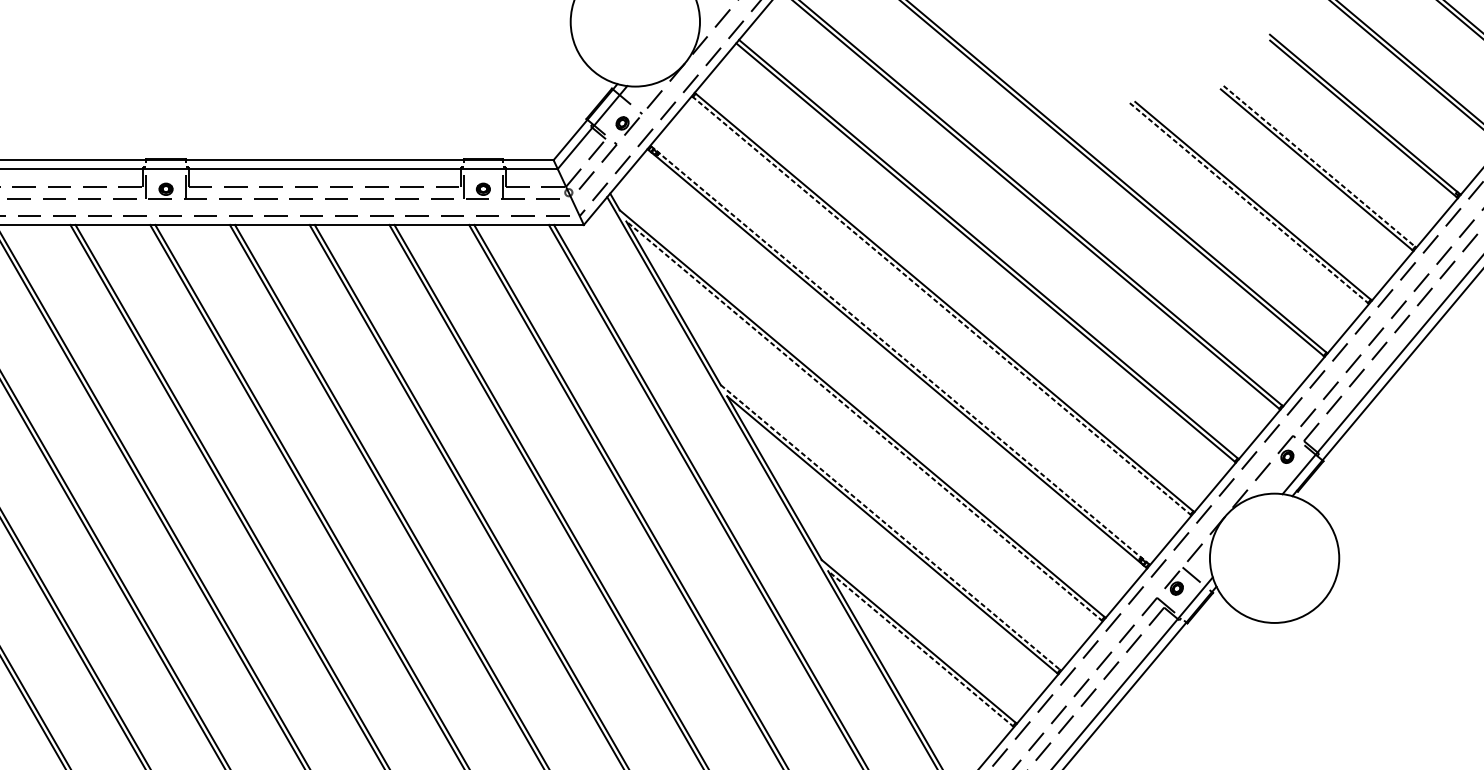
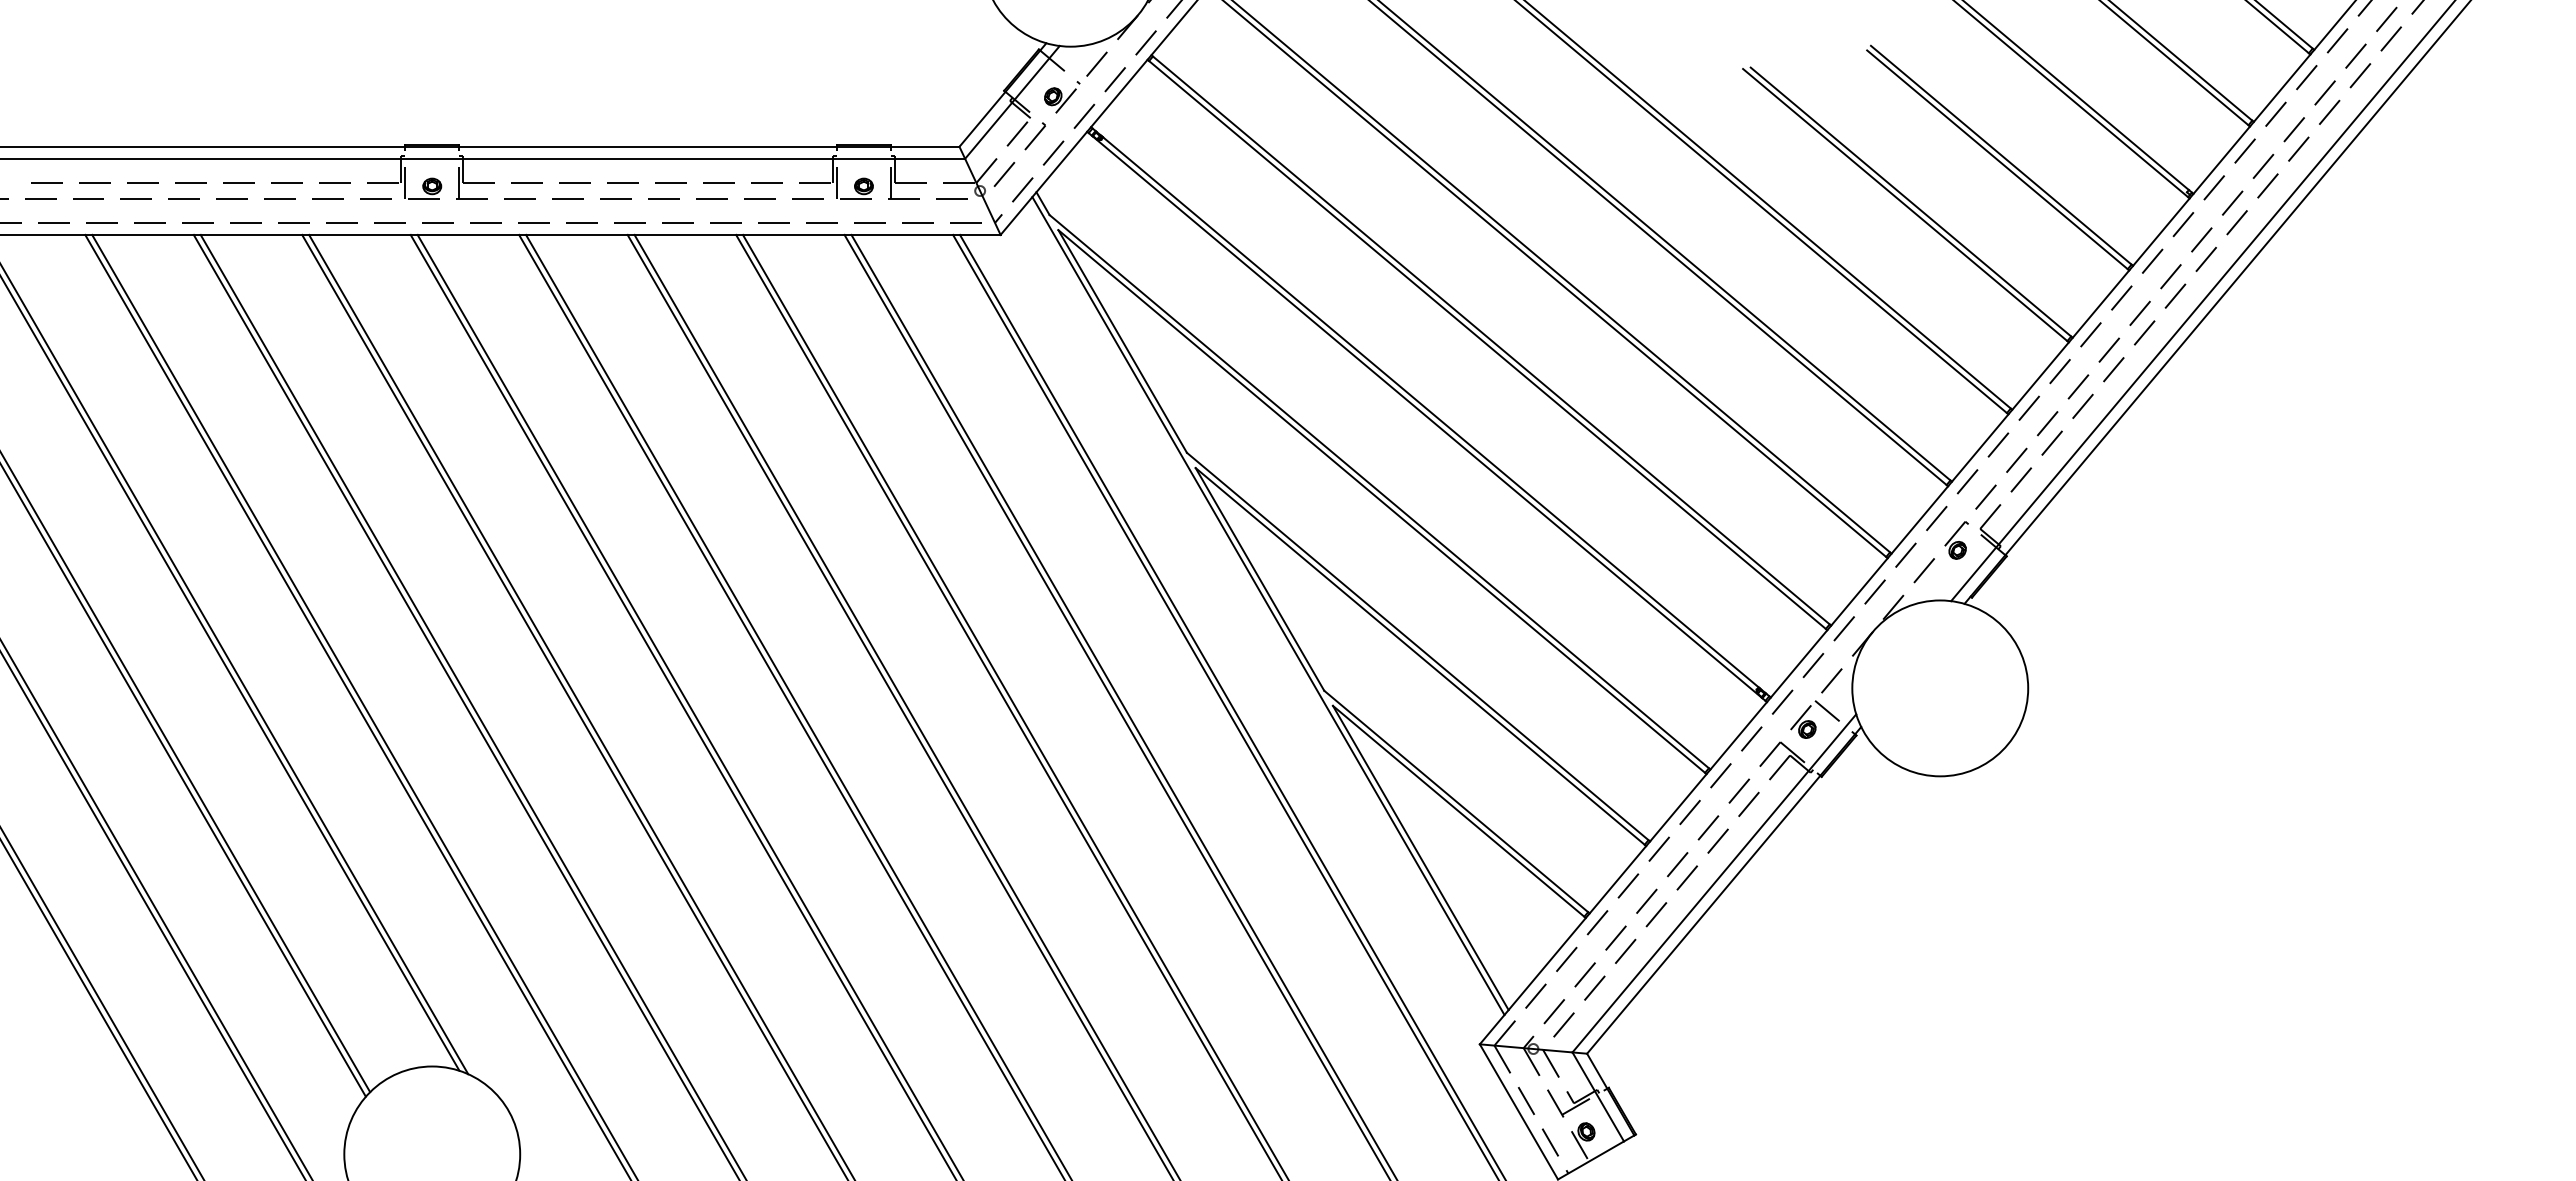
line: (1320, 167) -> (2002, 156), dashed -> solid
line: (1249, 203) -> (1905, 205), dashed -> solid
line: (941, 306) -> (1487, 345), dashed -> solid
line: (899, 355) -> (1430, 412), dashed -> solid
line: (864, 420) -> (1382, 501), dashed -> solid
line: (891, 528) -> (1418, 647), dashed -> solid
line: (921, 648) -> (1459, 811), dashed -> solid

